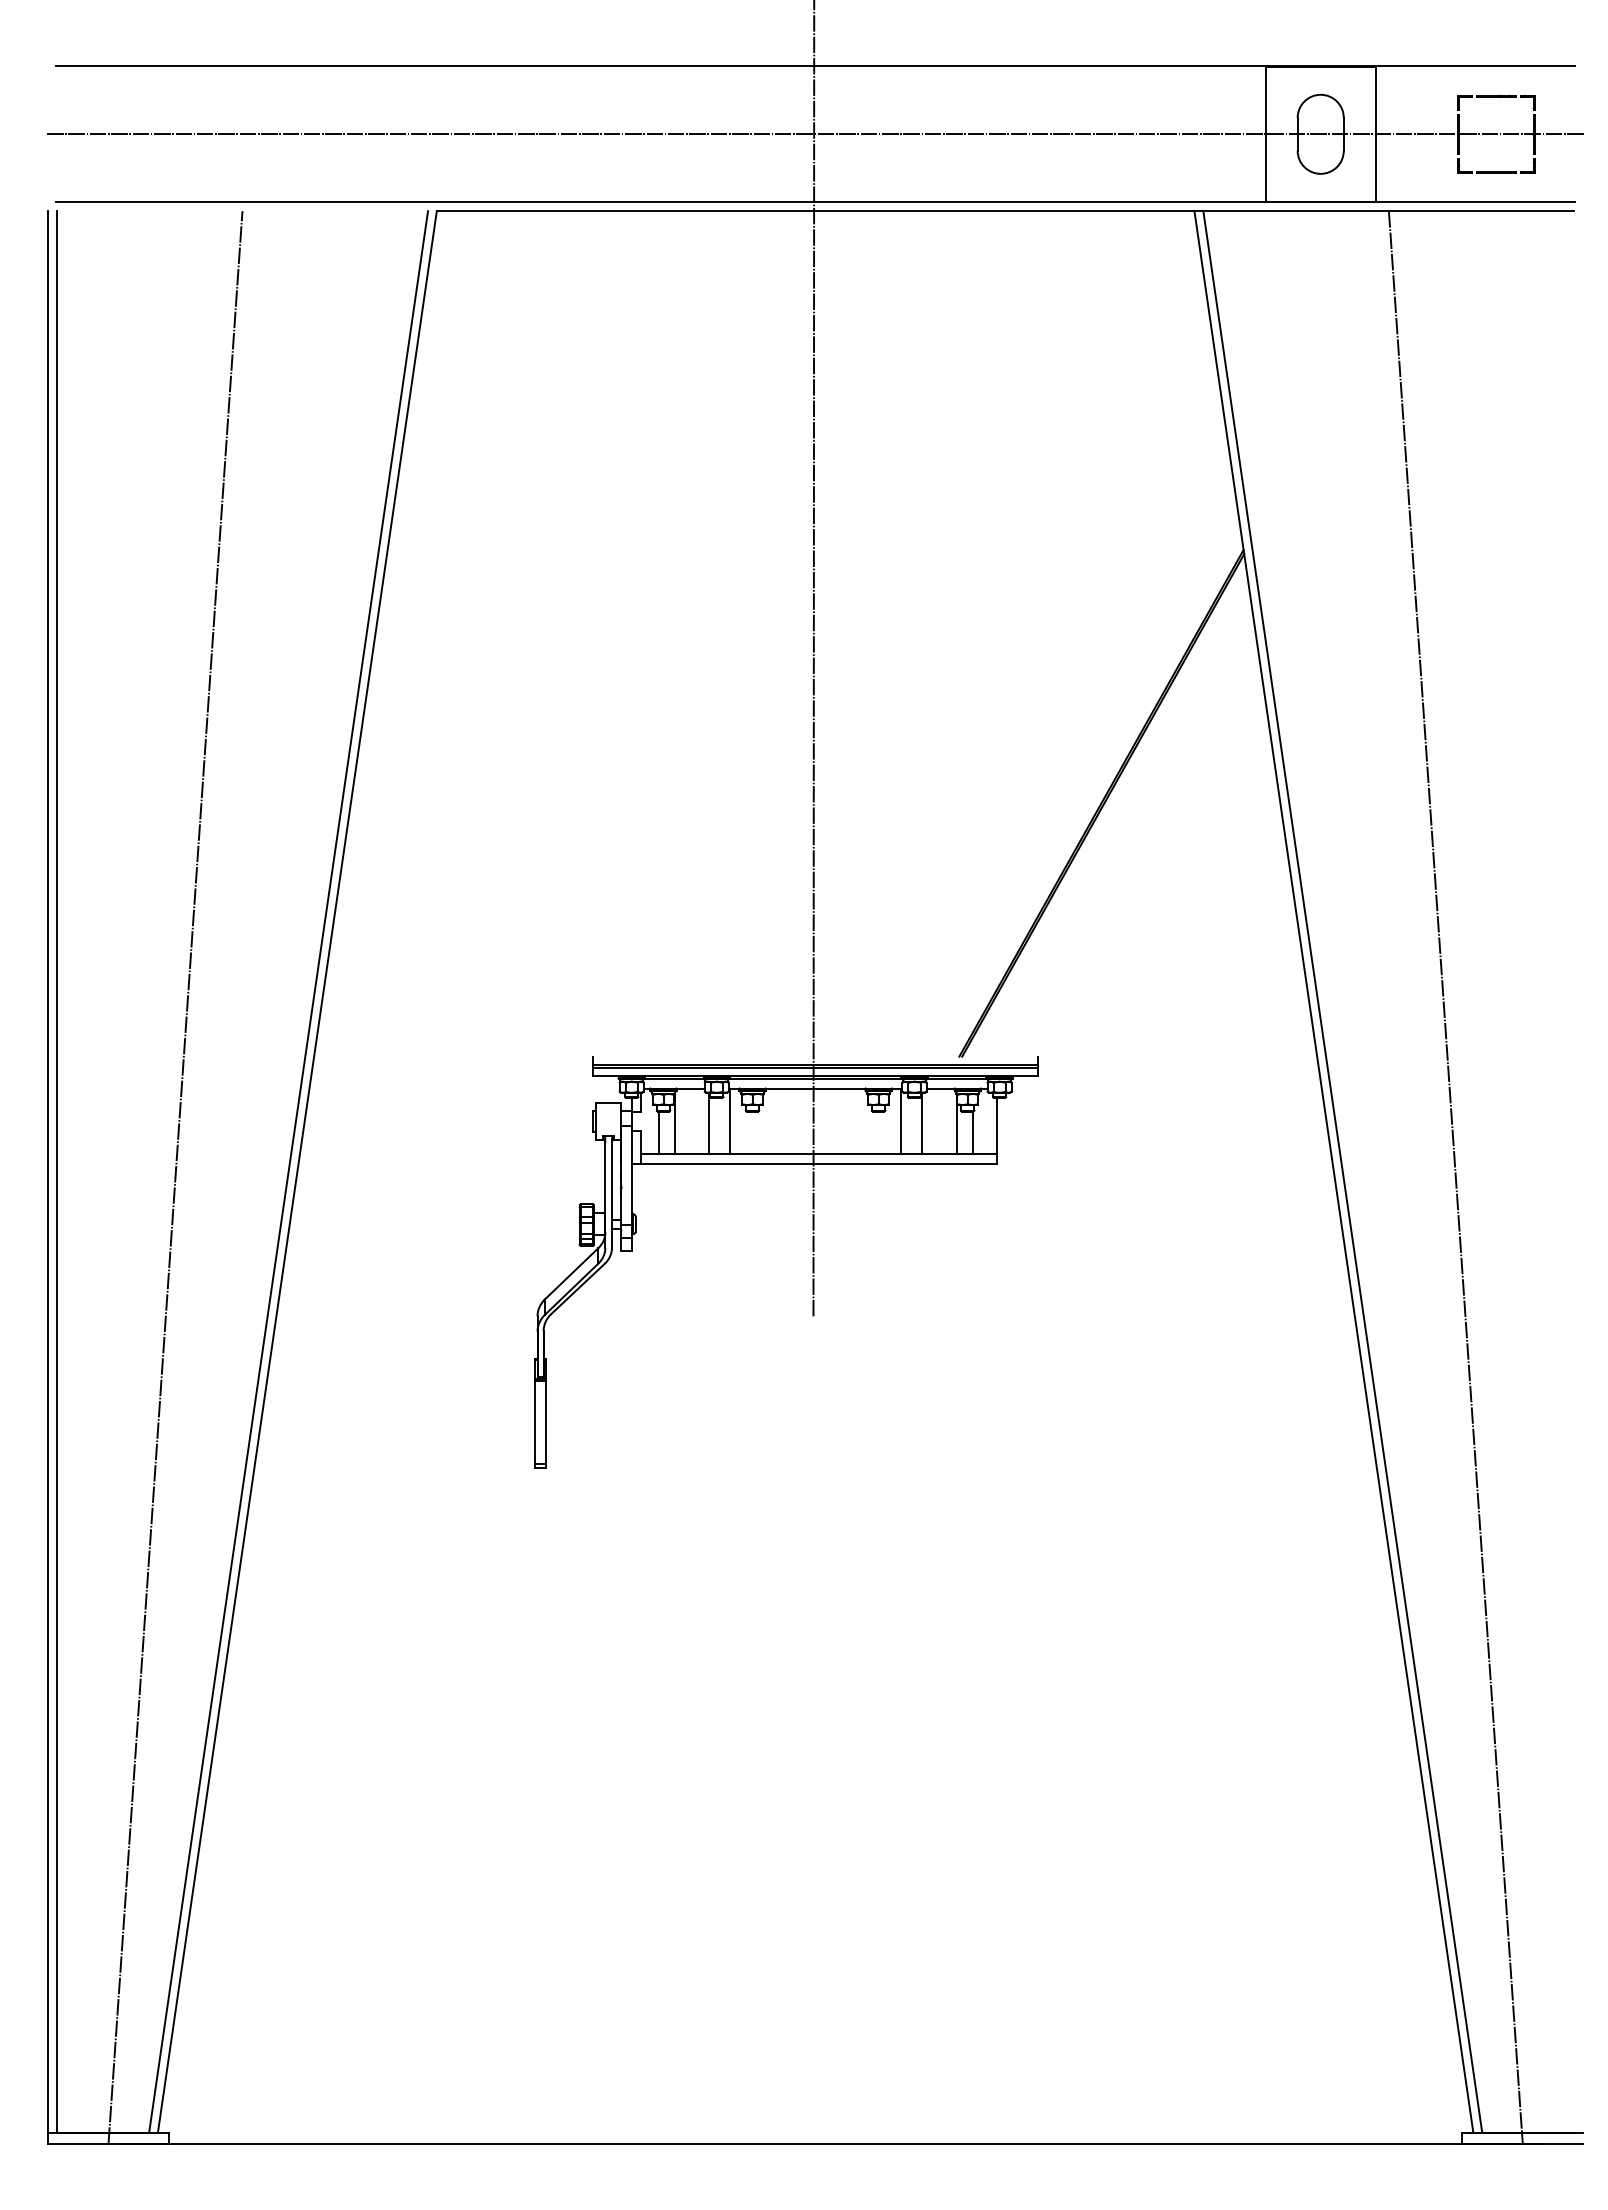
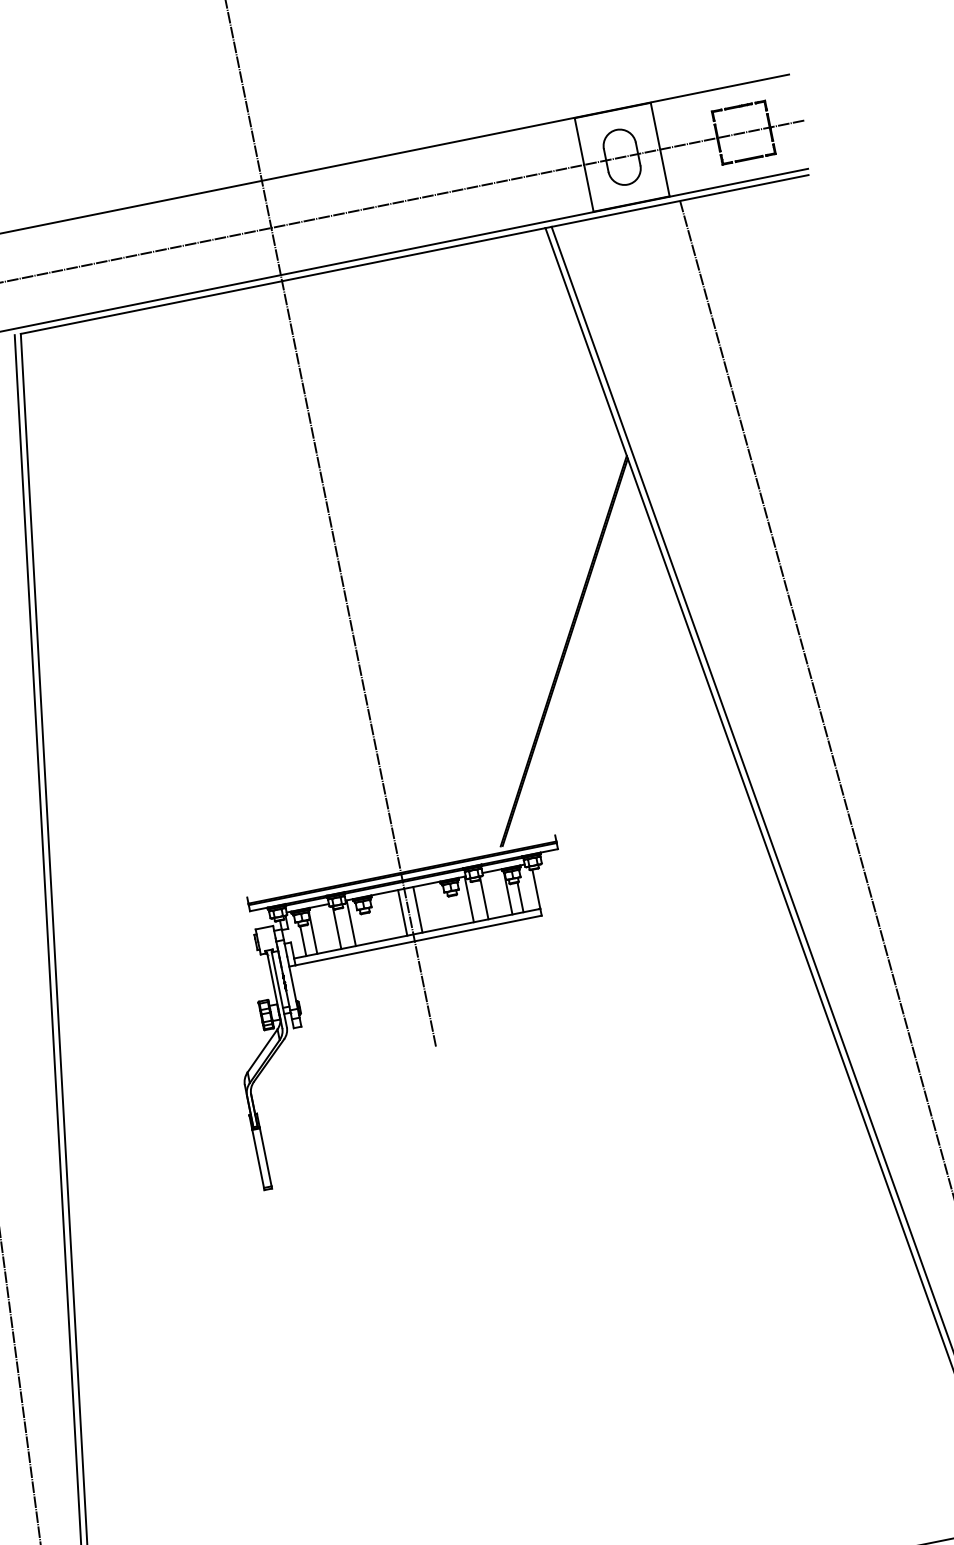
line: (804, 1121) -> (402, 912), added
line: (826, 1121) -> (417, 909), added

